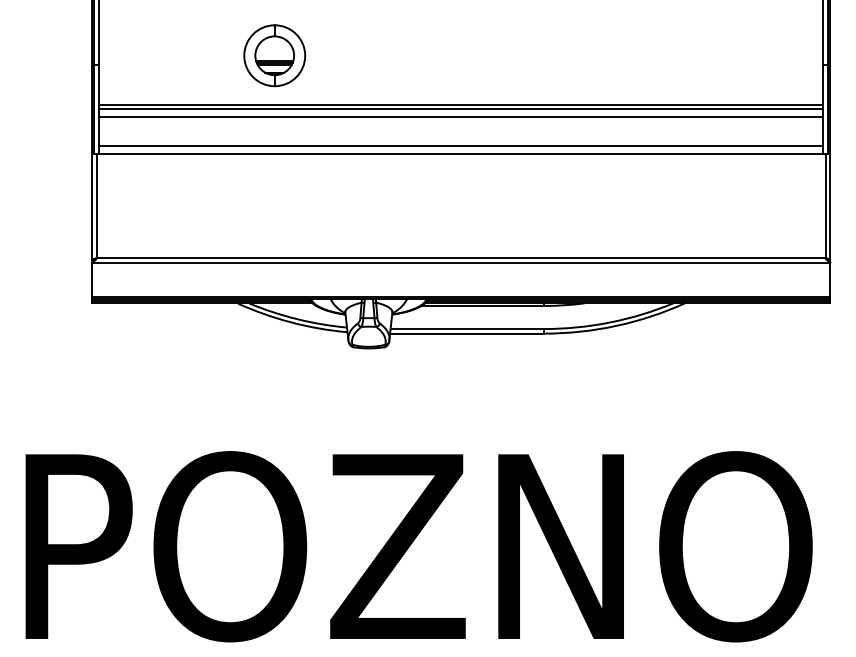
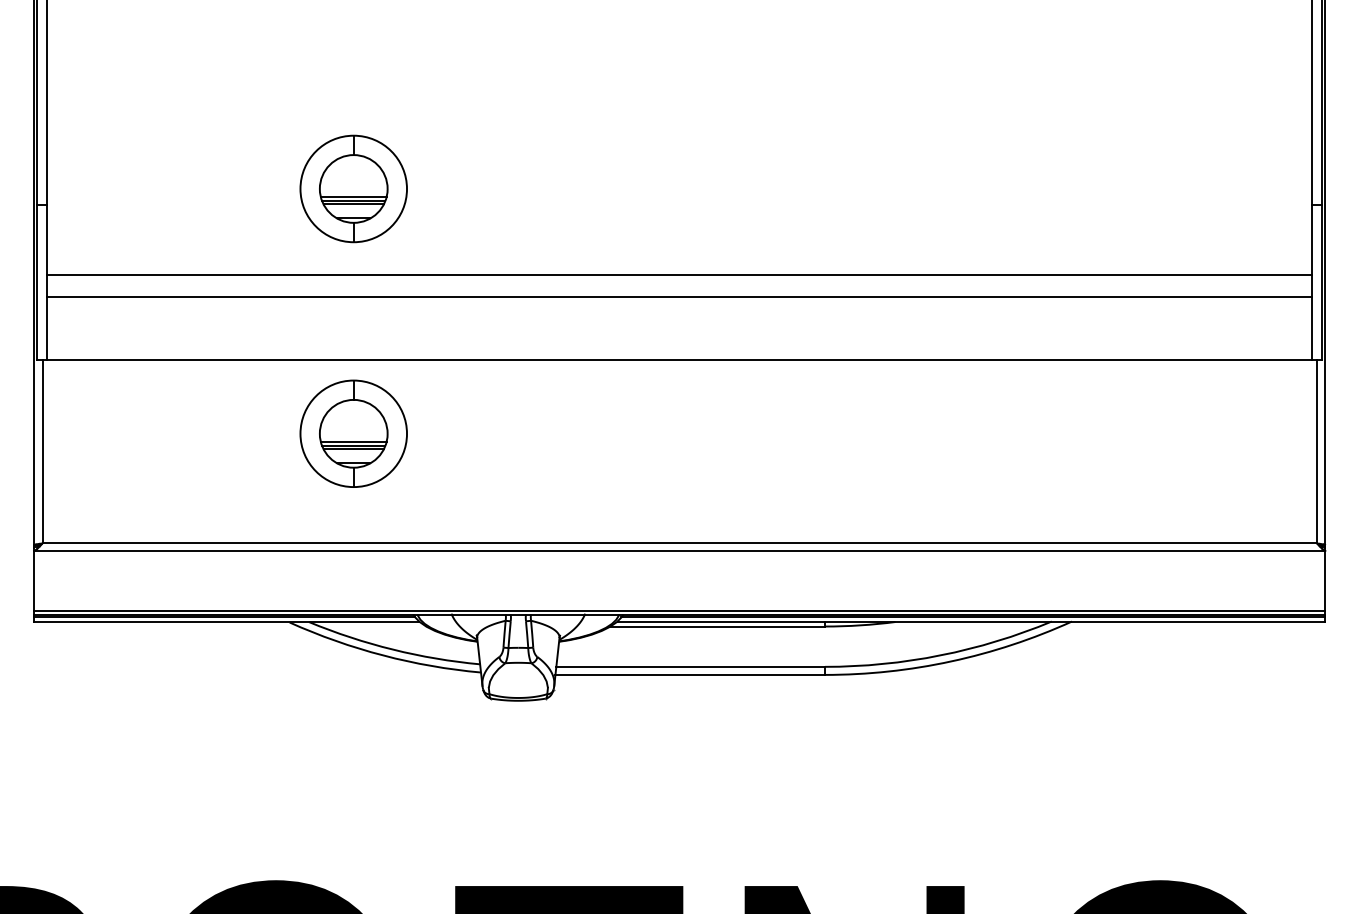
line: (460, 109) -> (678, 282), removed
line: (460, 145) -> (678, 345), removed
part: (274, 195) -> (353, 433), added

